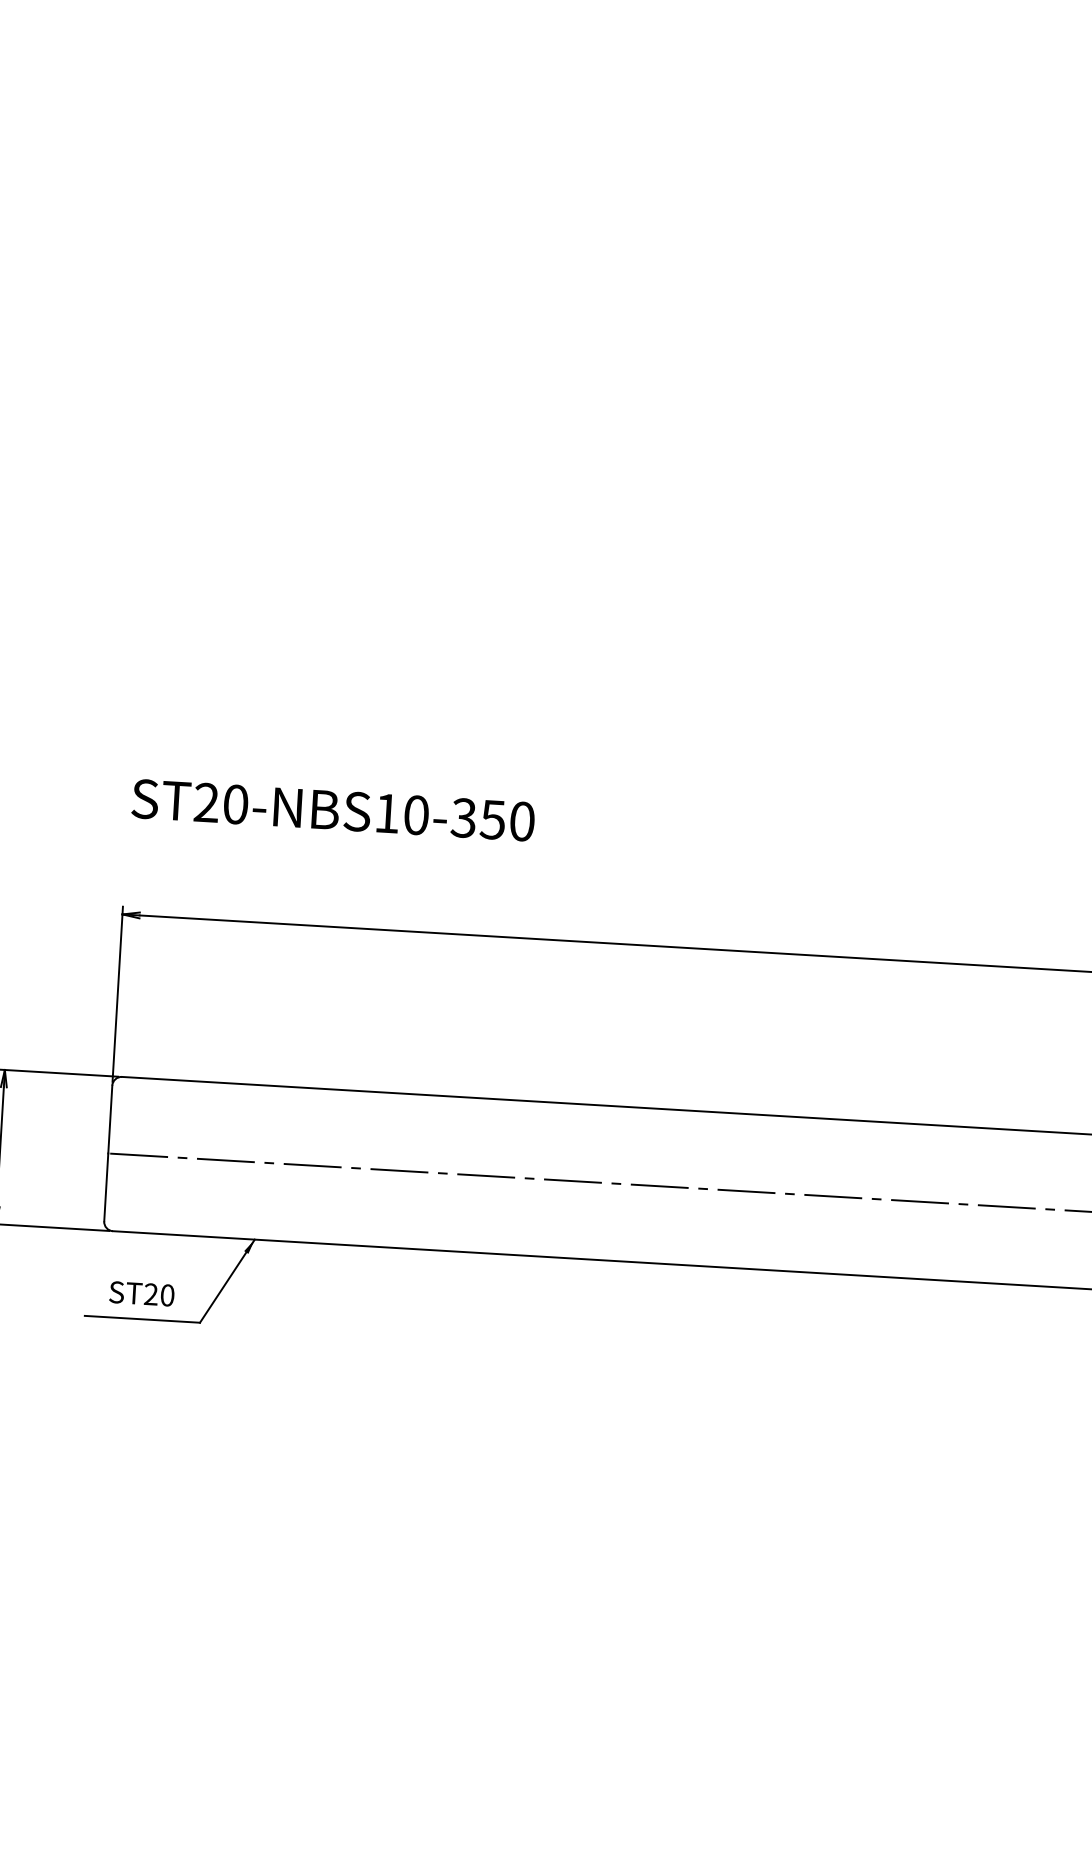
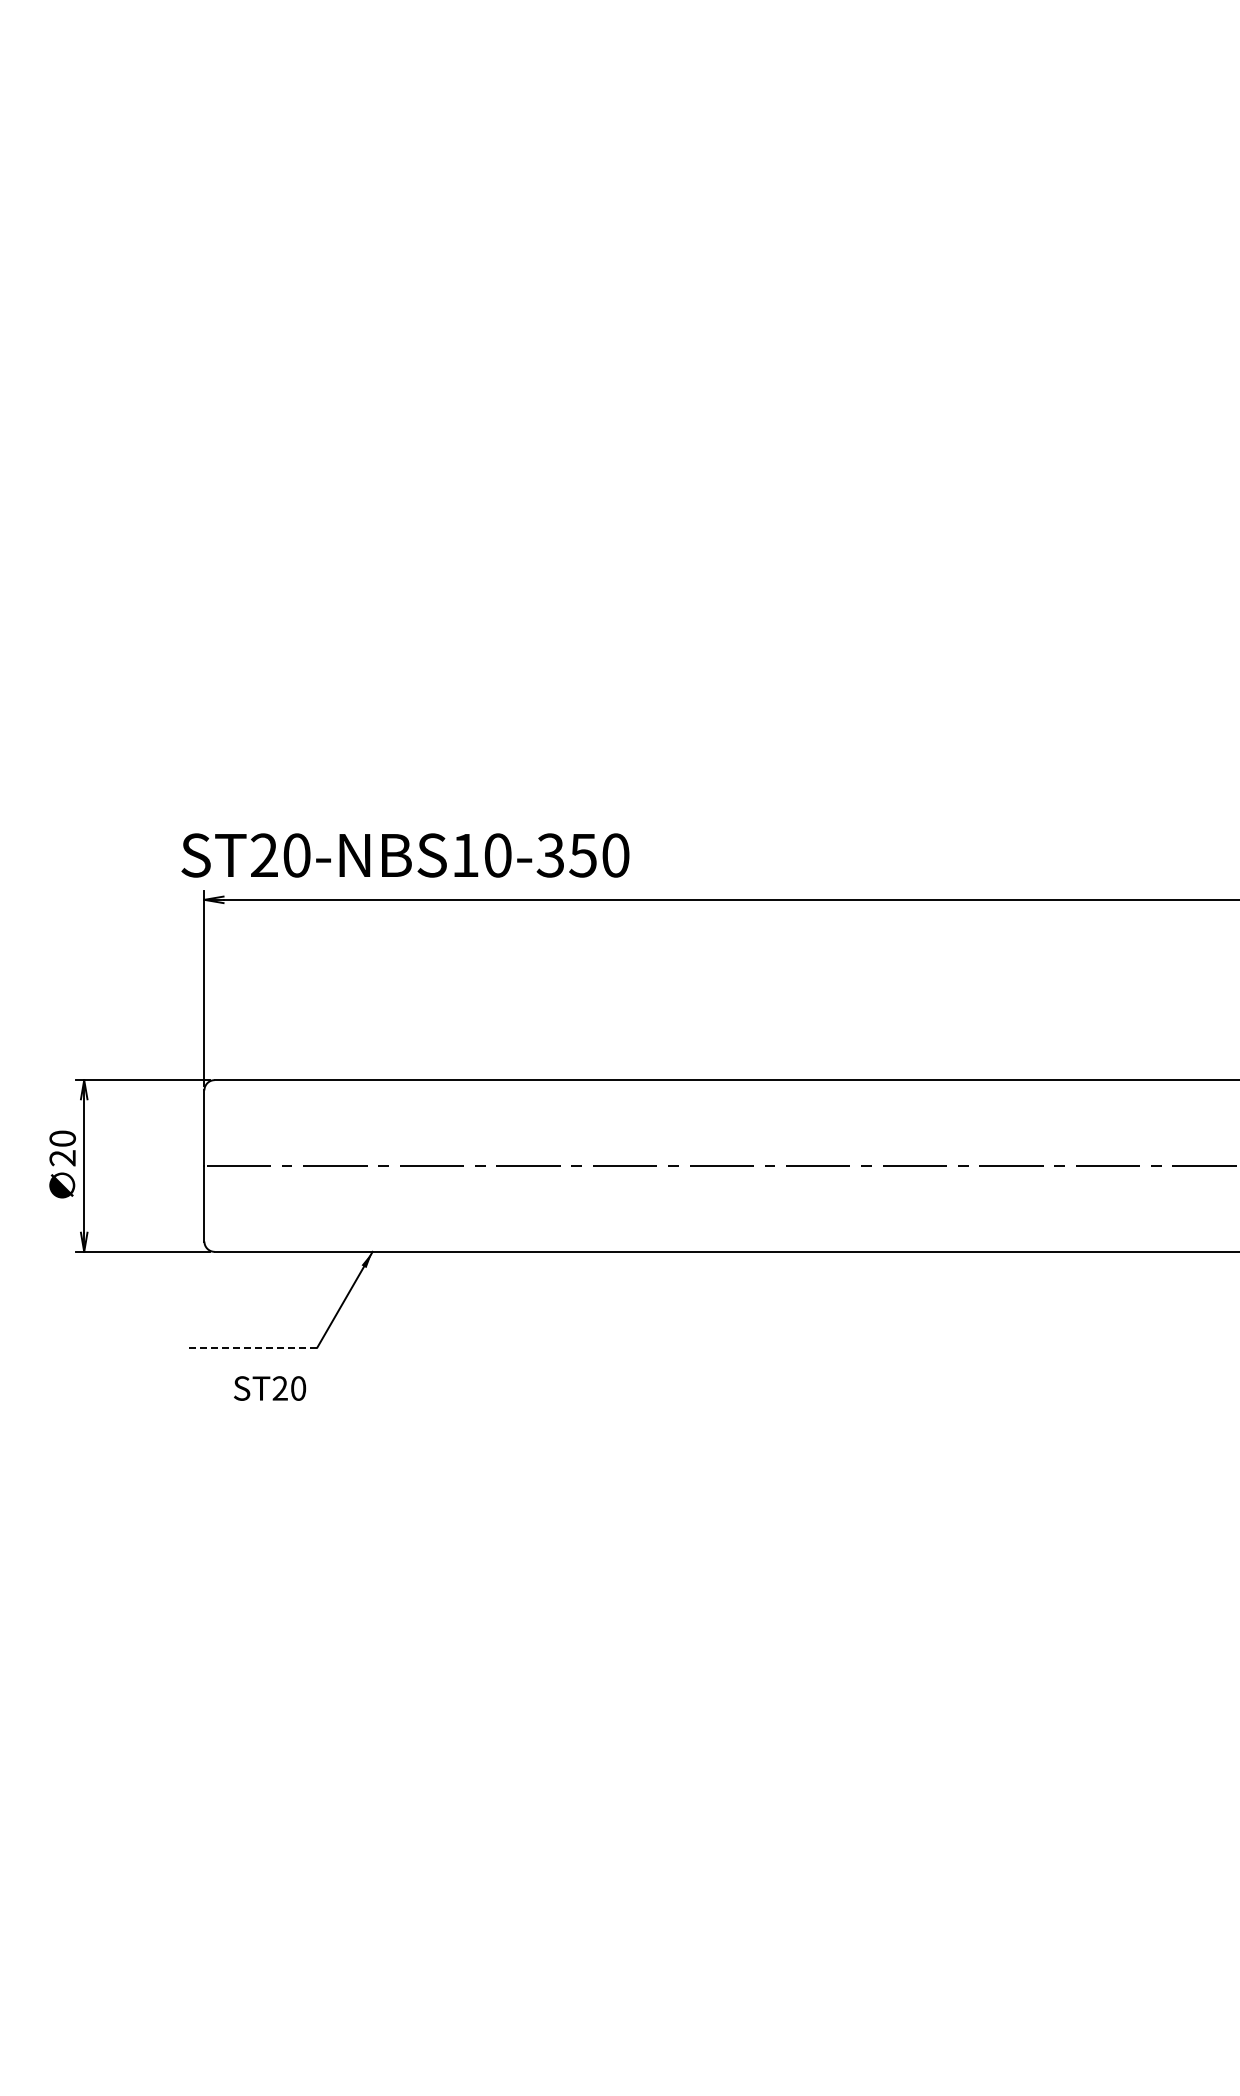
text: (333, 810) -> (405, 855), moved
text: (142, 1293) -> (270, 1388), moved
line: (141, 1319) -> (252, 1347), solid -> dashed

